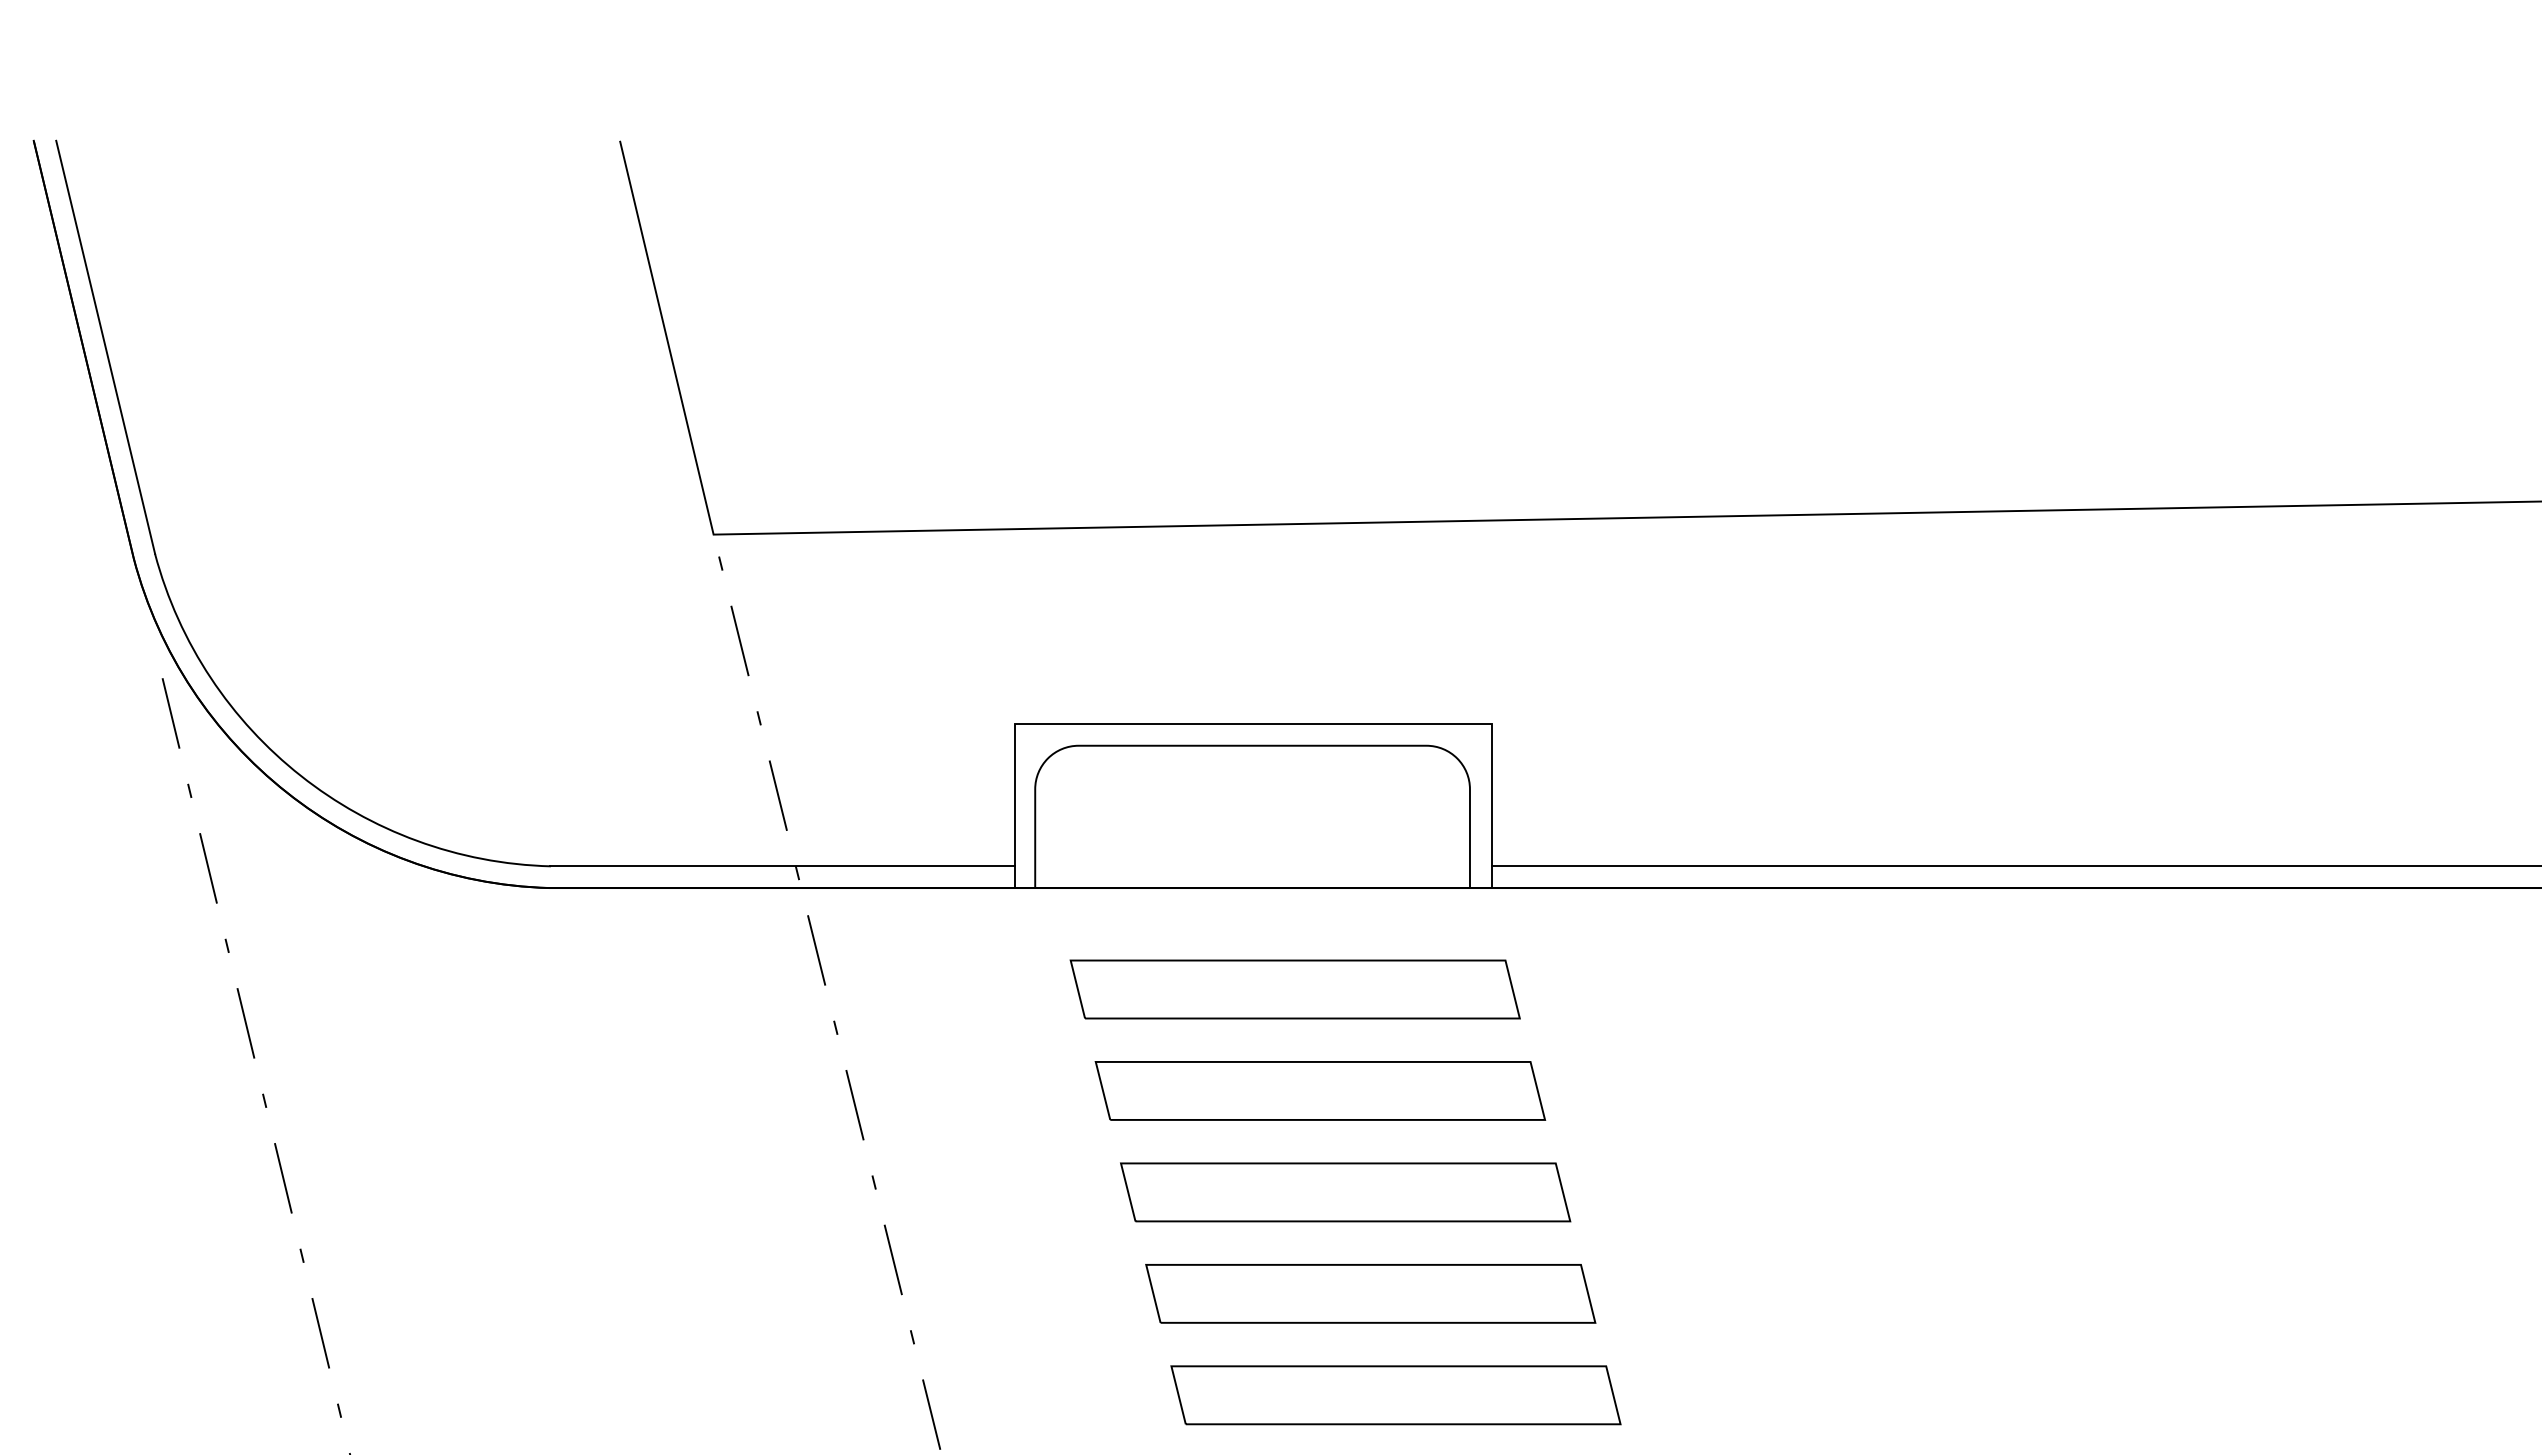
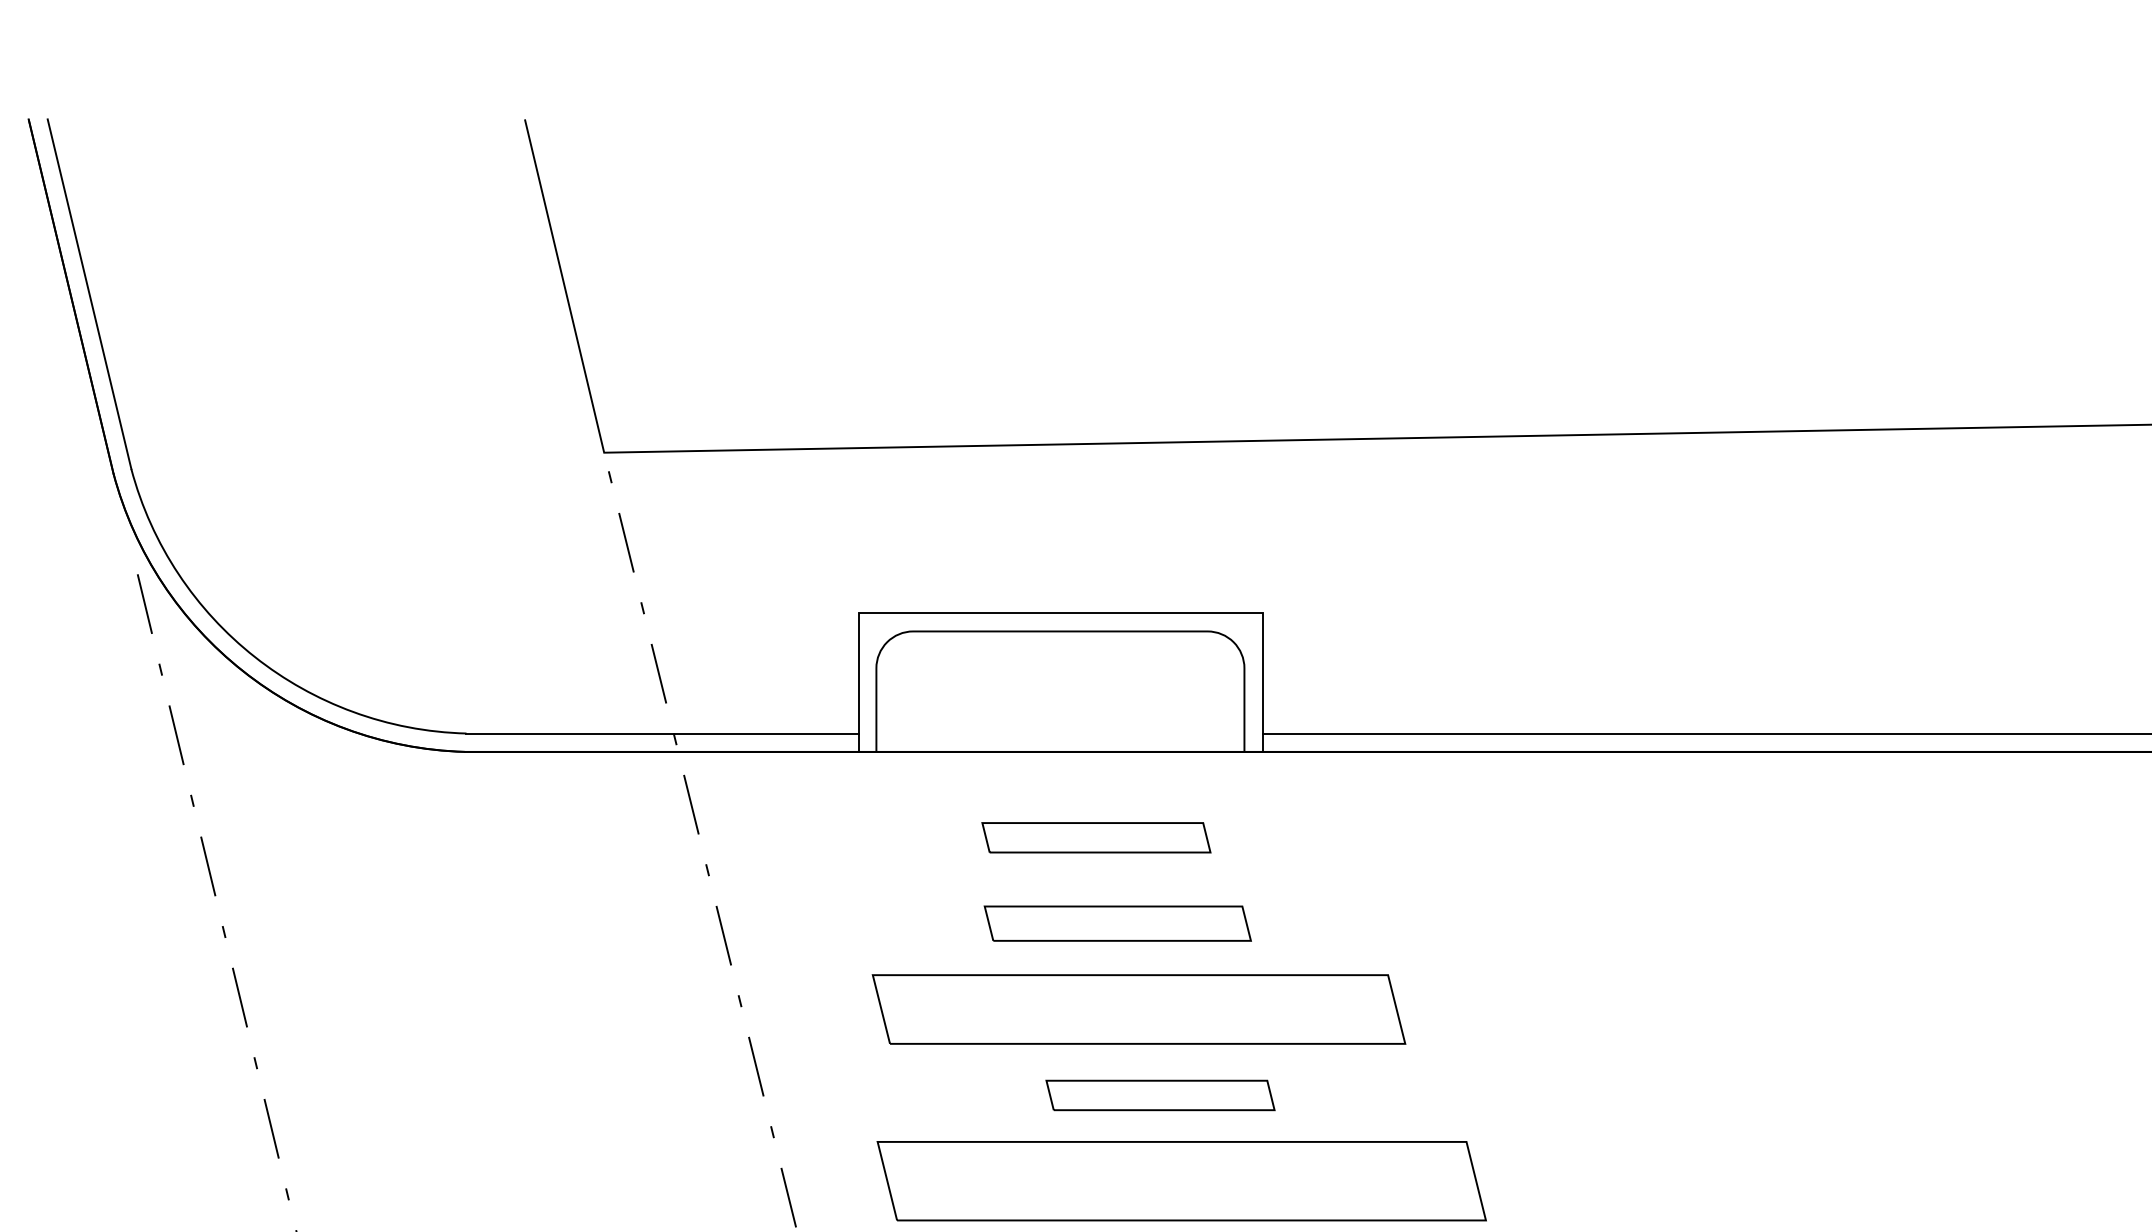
part: (1294, 989) -> (1095, 837), size x0.6
part: (1320, 1090) -> (1117, 923), size x0.7
part: (1345, 1192) -> (1139, 1009), size x1.4
part: (1370, 1293) -> (1160, 1095), size x0.6
part: (1395, 1395) -> (1181, 1181), size x1.6

